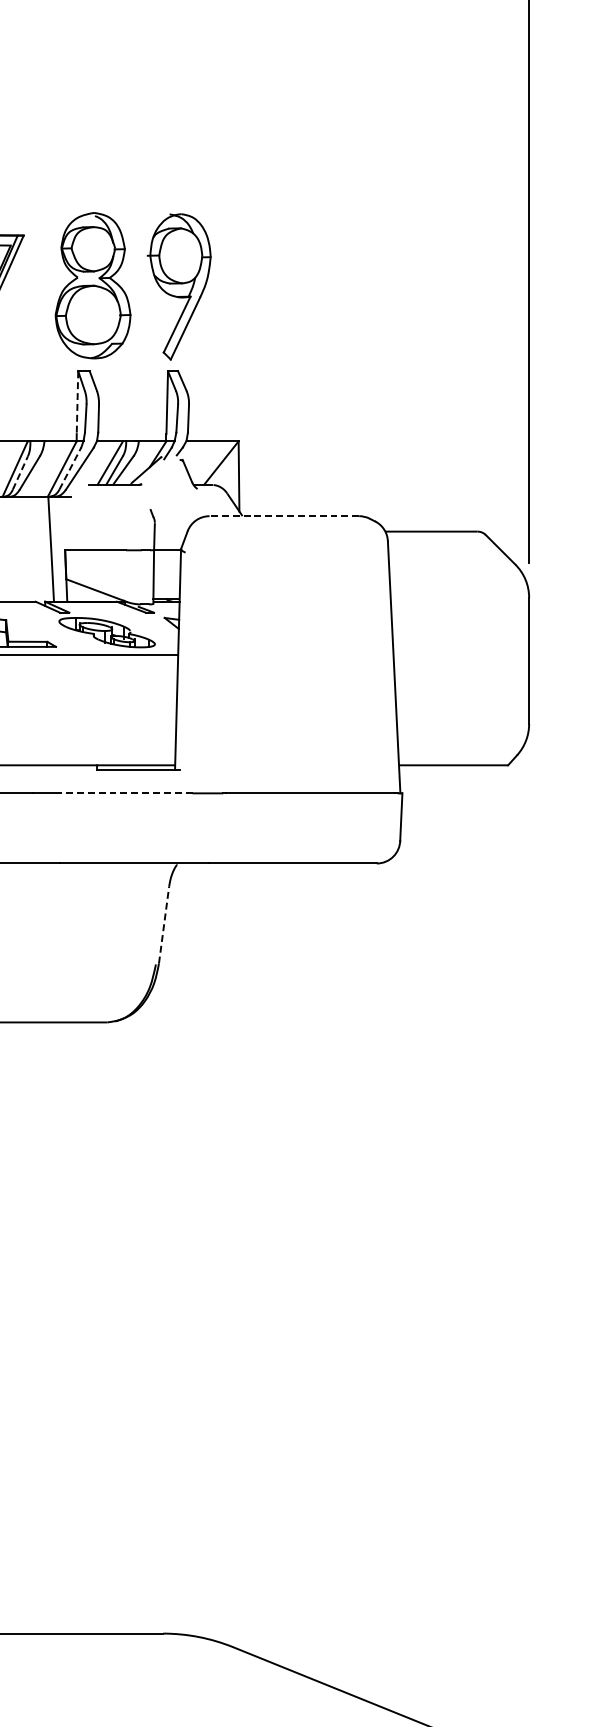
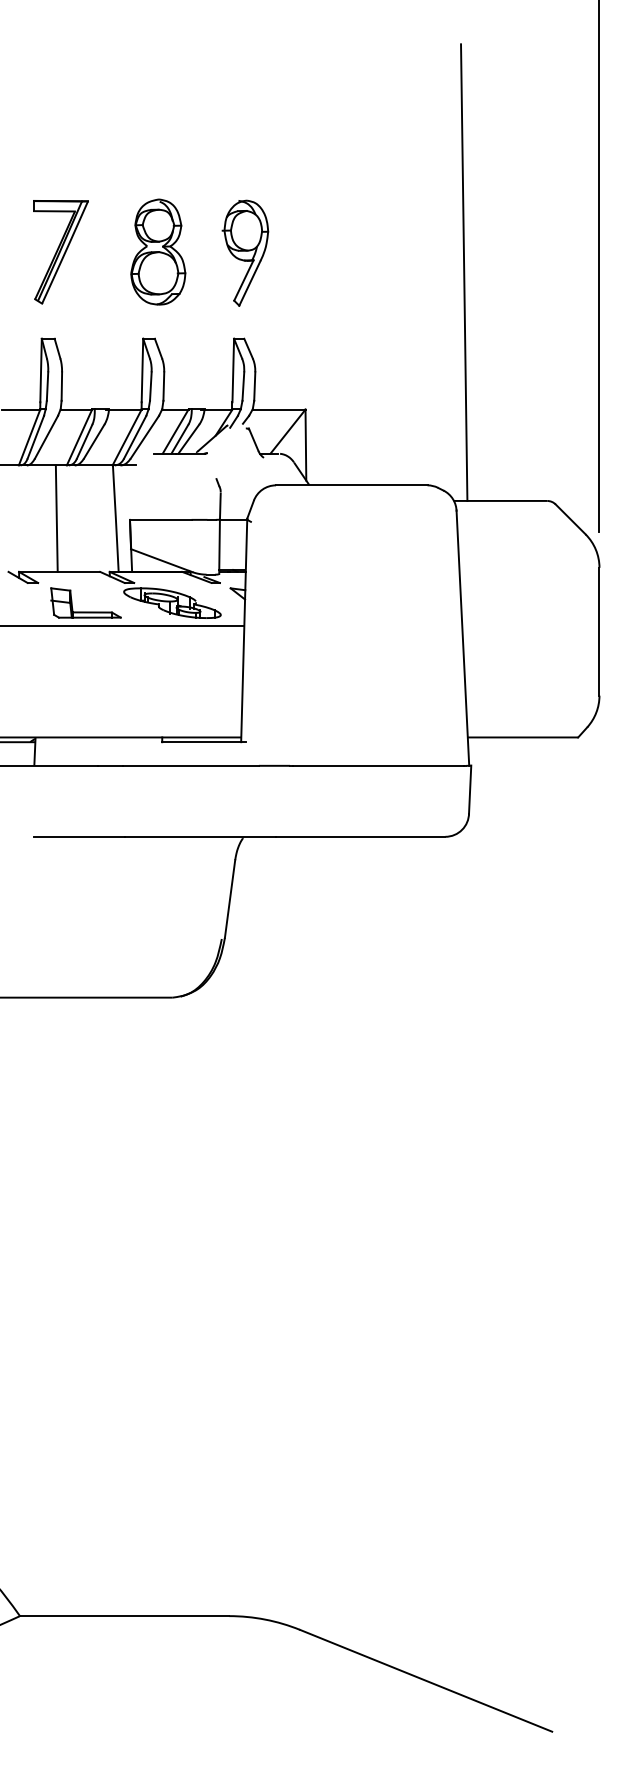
part: (93, 285) -> (158, 251), size x0.71
part: (179, 286) -> (245, 252), size x0.71
line: (395, 305) -> (464, 272), added
line: (77, 402) -> (142, 370), dashed -> solid
line: (70, 467) -> (135, 436), dashed -> solid
line: (20, 472) -> (84, 441), dashed -> solid
line: (284, 516) -> (351, 485), dashed -> solid
line: (124, 793) -> (190, 765), dashed -> solid
line: (164, 924) -> (230, 898), dashed -> solid

